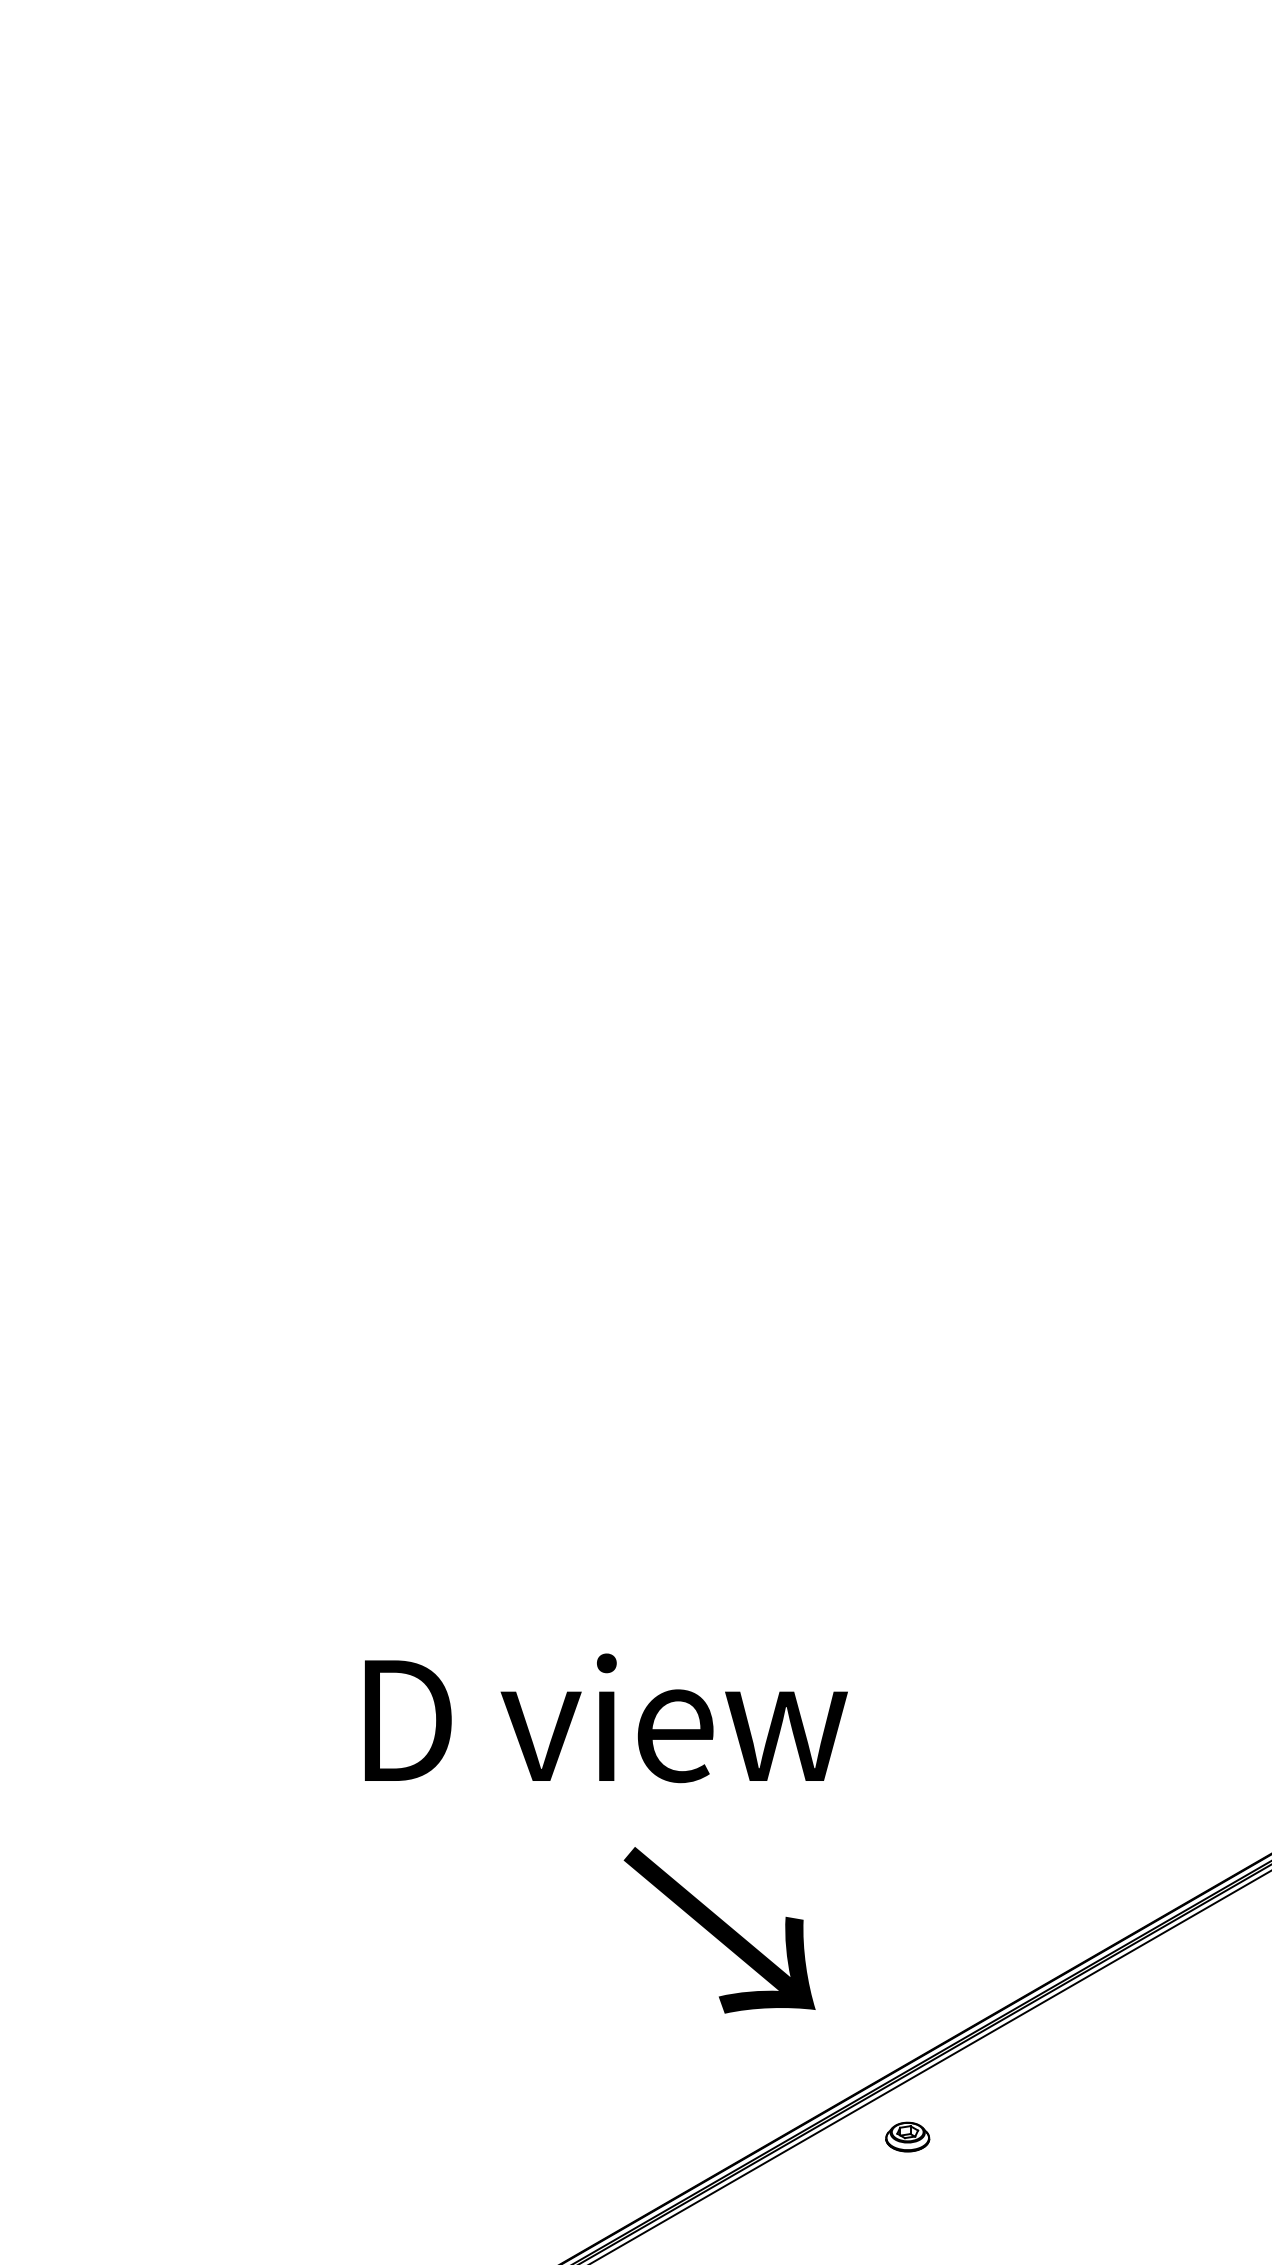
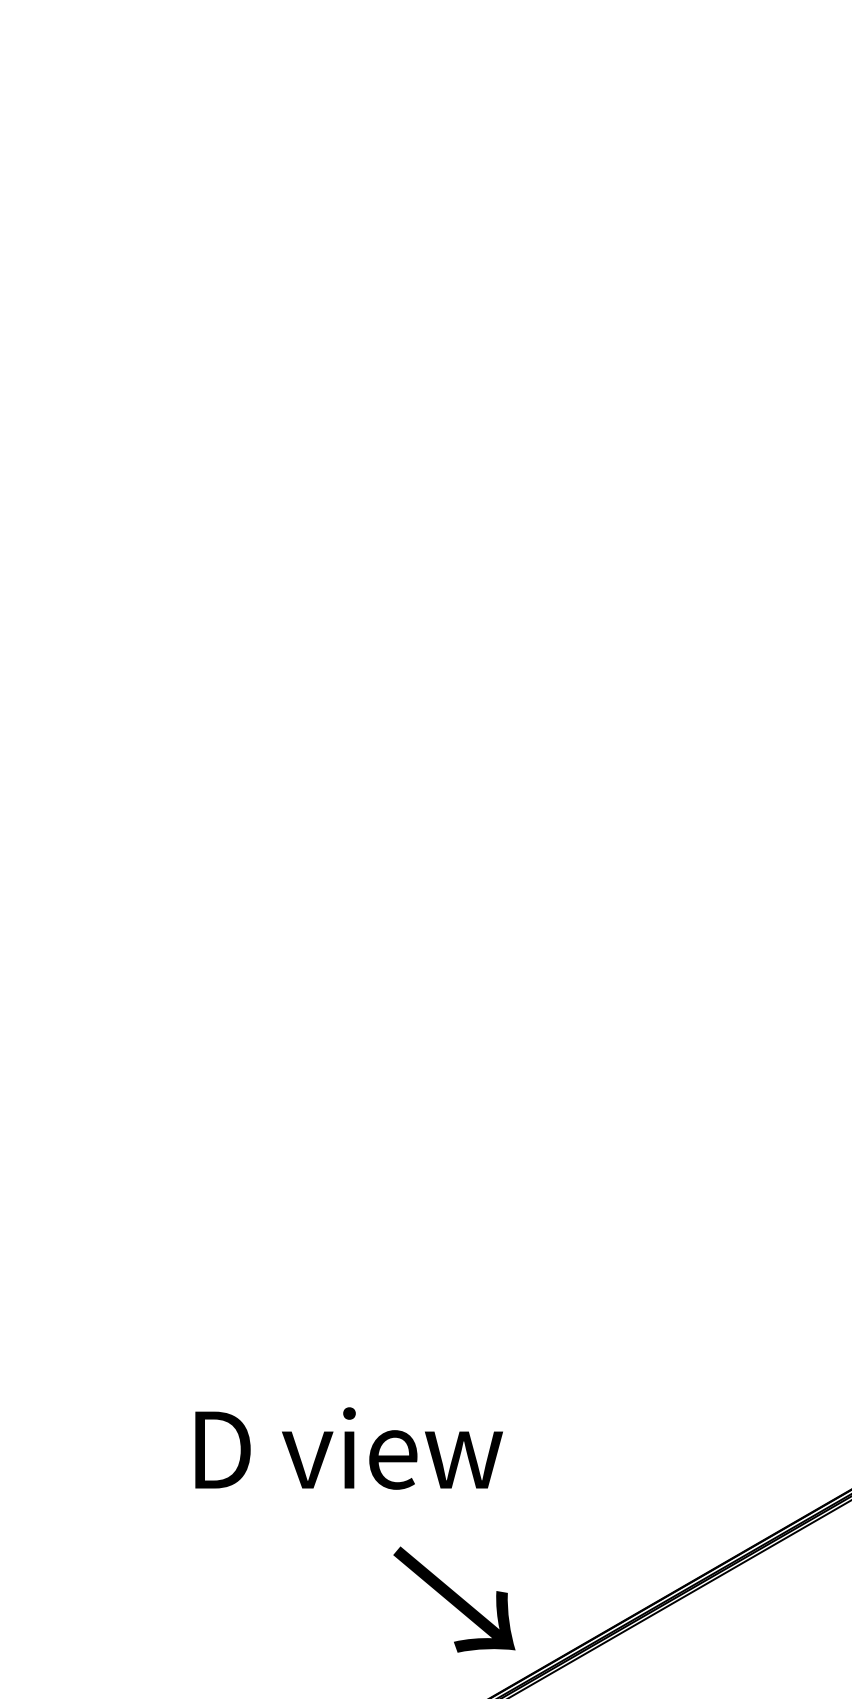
text: (719, 1930) -> (454, 1599), moved

